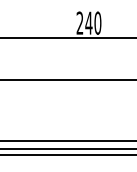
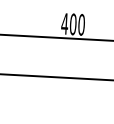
text: (84, 22) -> (69, 23), 240 -> 400

